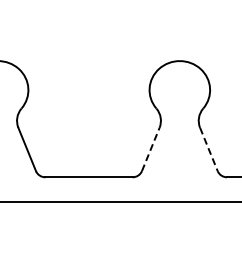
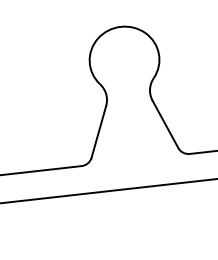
line: (150, 149) -> (98, 131), dashed -> solid
line: (209, 149) -> (166, 124), dashed -> solid

